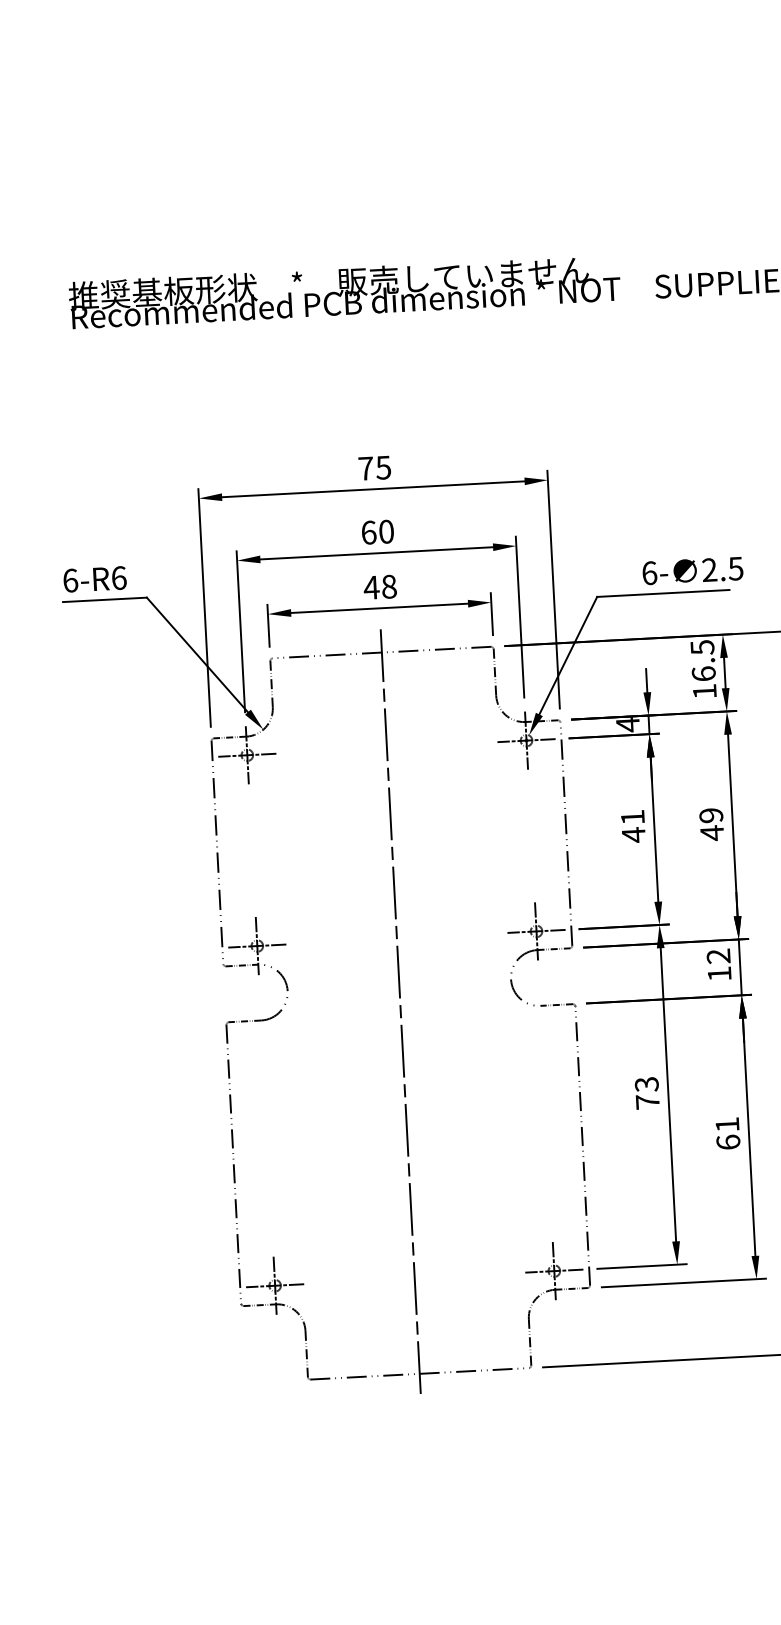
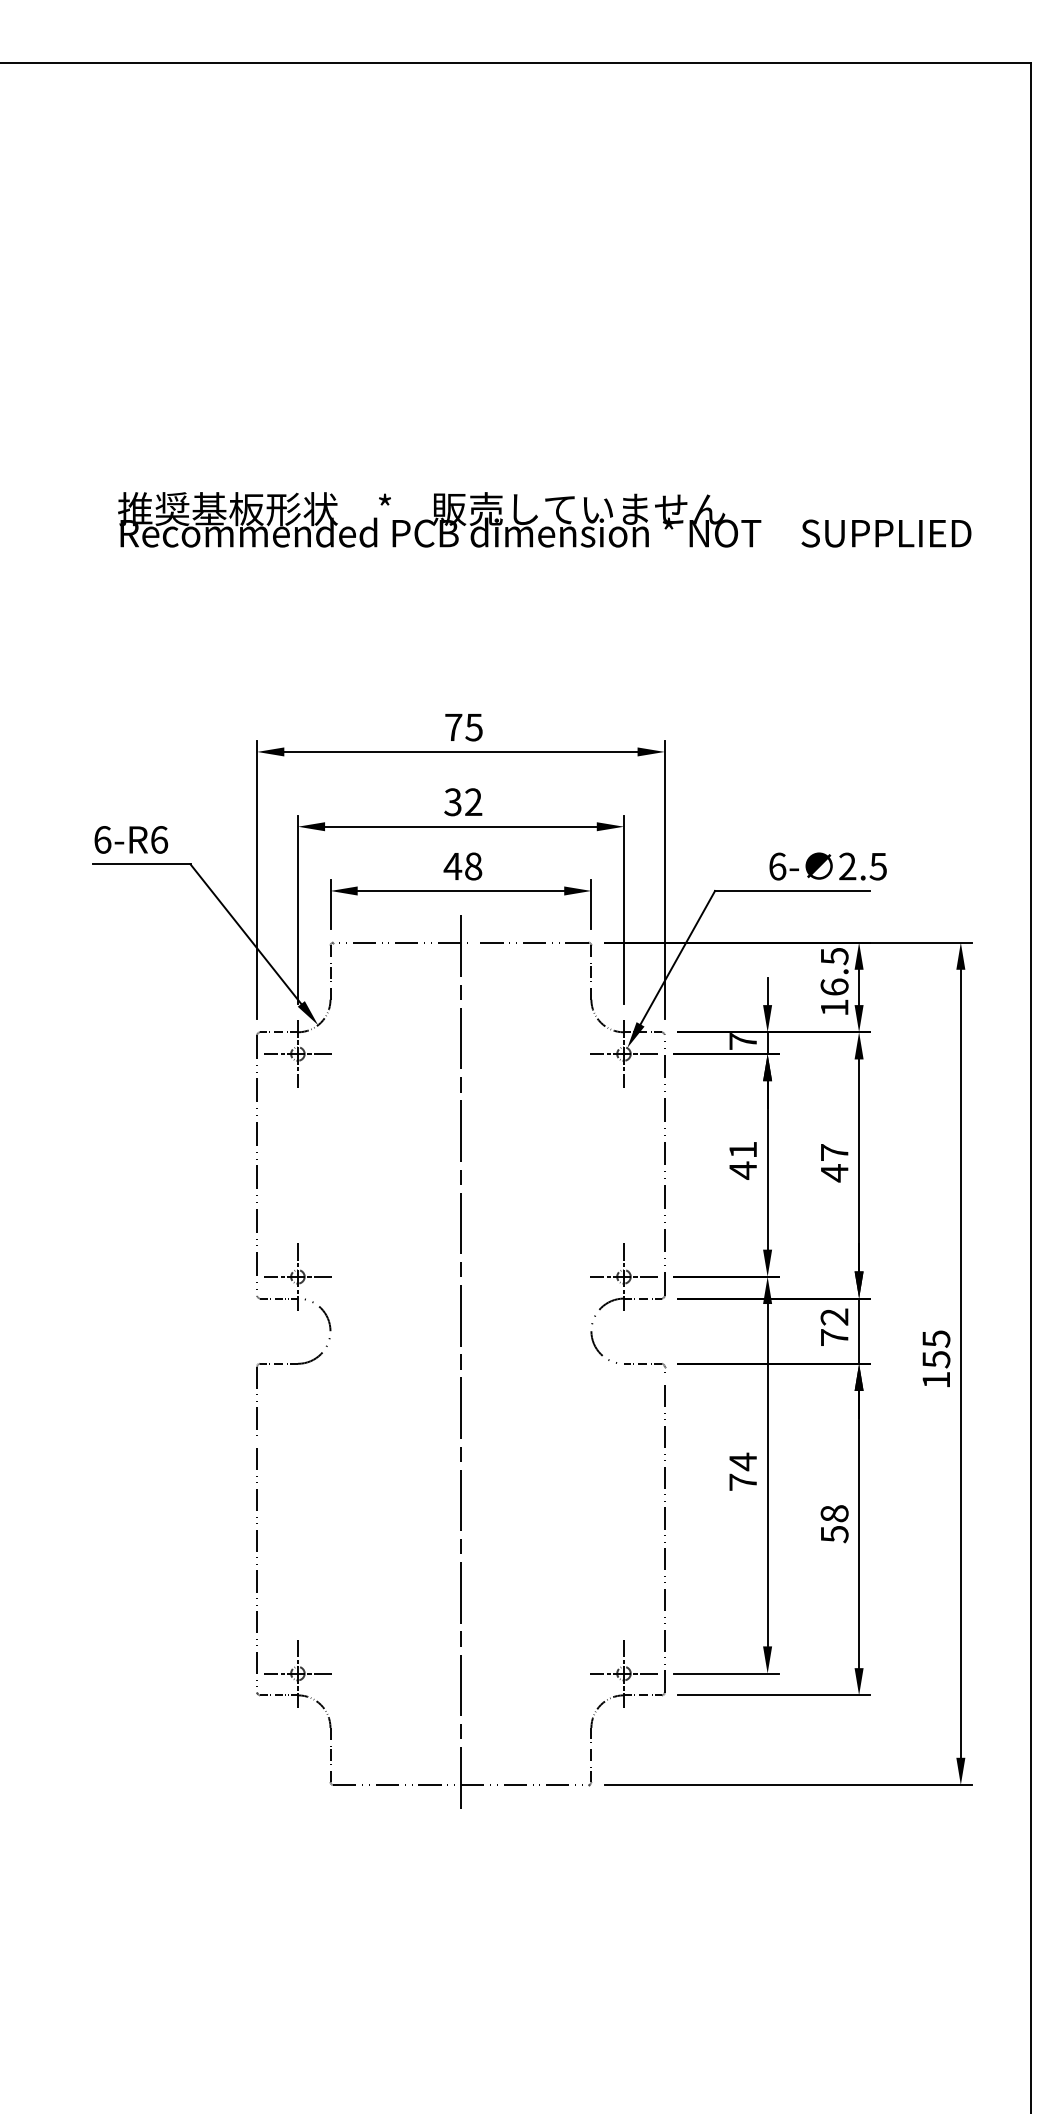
text: (377, 532) -> (463, 802), 60 -> 32
text: (627, 724) -> (742, 1041), 4 -> 7
text: (711, 815) -> (834, 1152), 49 -> 47
text: (719, 973) -> (834, 1337), 12 -> 72
text: (647, 1084) -> (743, 1461), 73 -> 74
text: (727, 1134) -> (834, 1524), 61 -> 58

